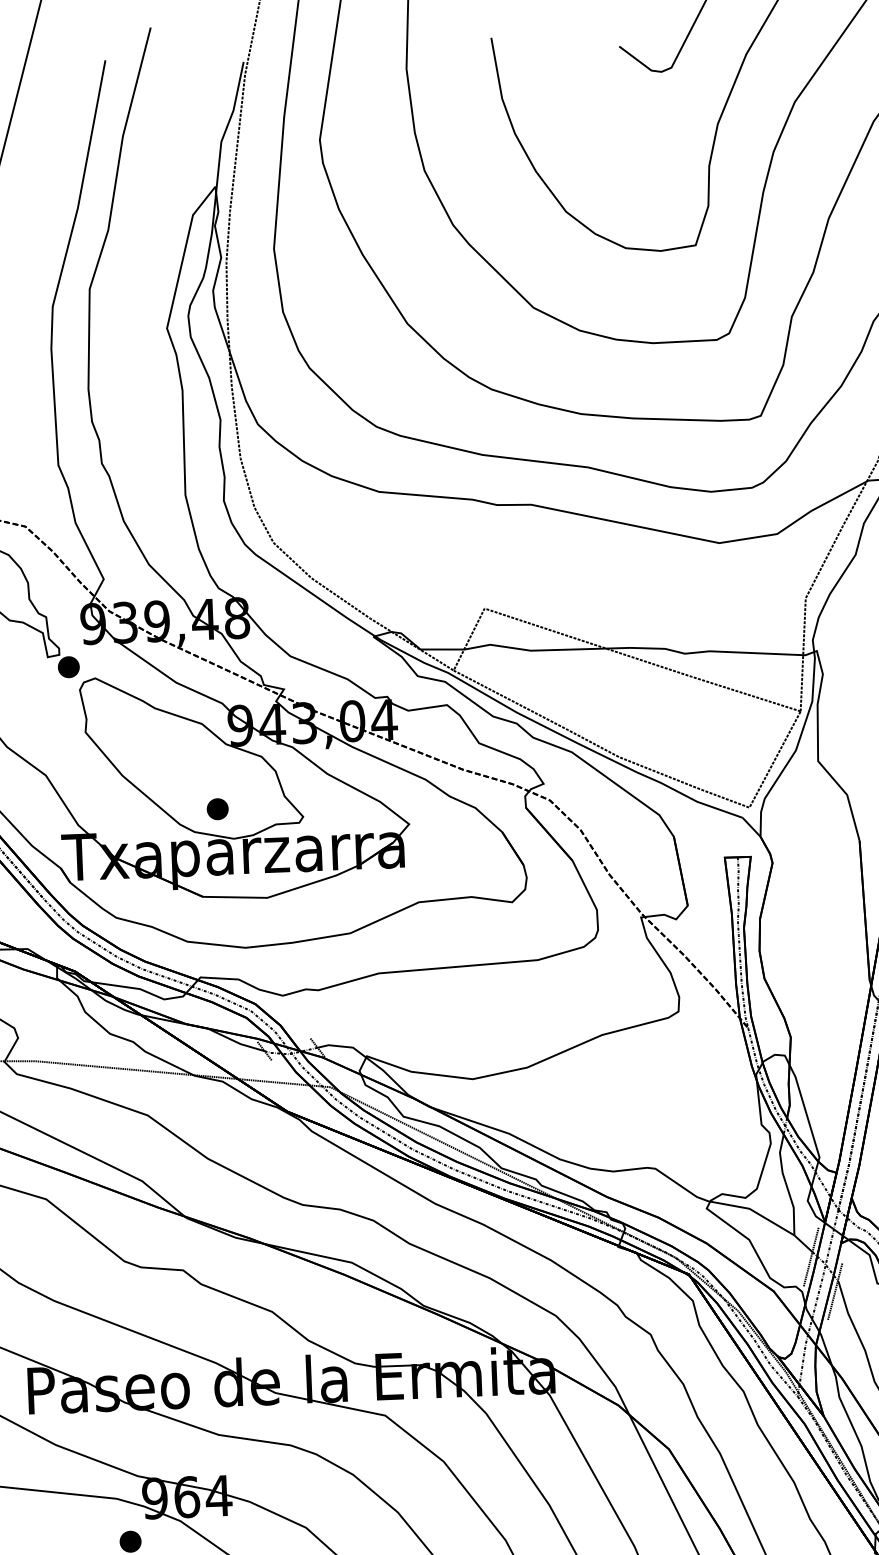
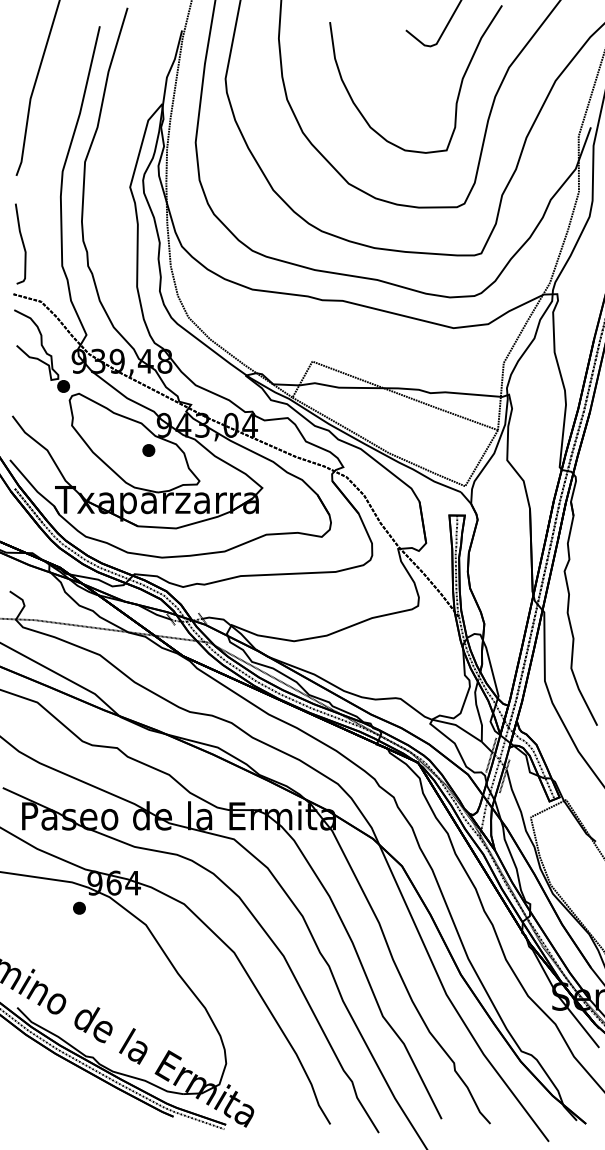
part: (217, 809) -> (148, 450), moved

